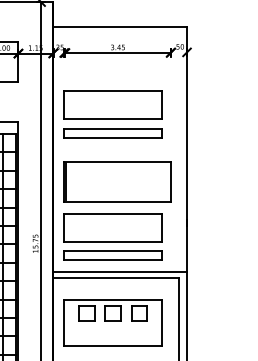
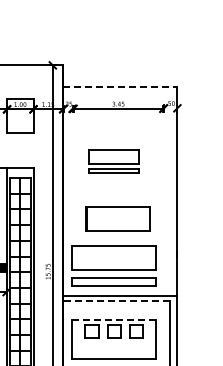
line: (120, 26) -> (120, 86), solid -> dashed
part: (112, 114) -> (113, 161), size x0.6
part: (116, 181) -> (117, 218), size x0.7
line: (115, 278) -> (116, 301), solid -> dashed
line: (113, 299) -> (114, 319), solid -> dashed

